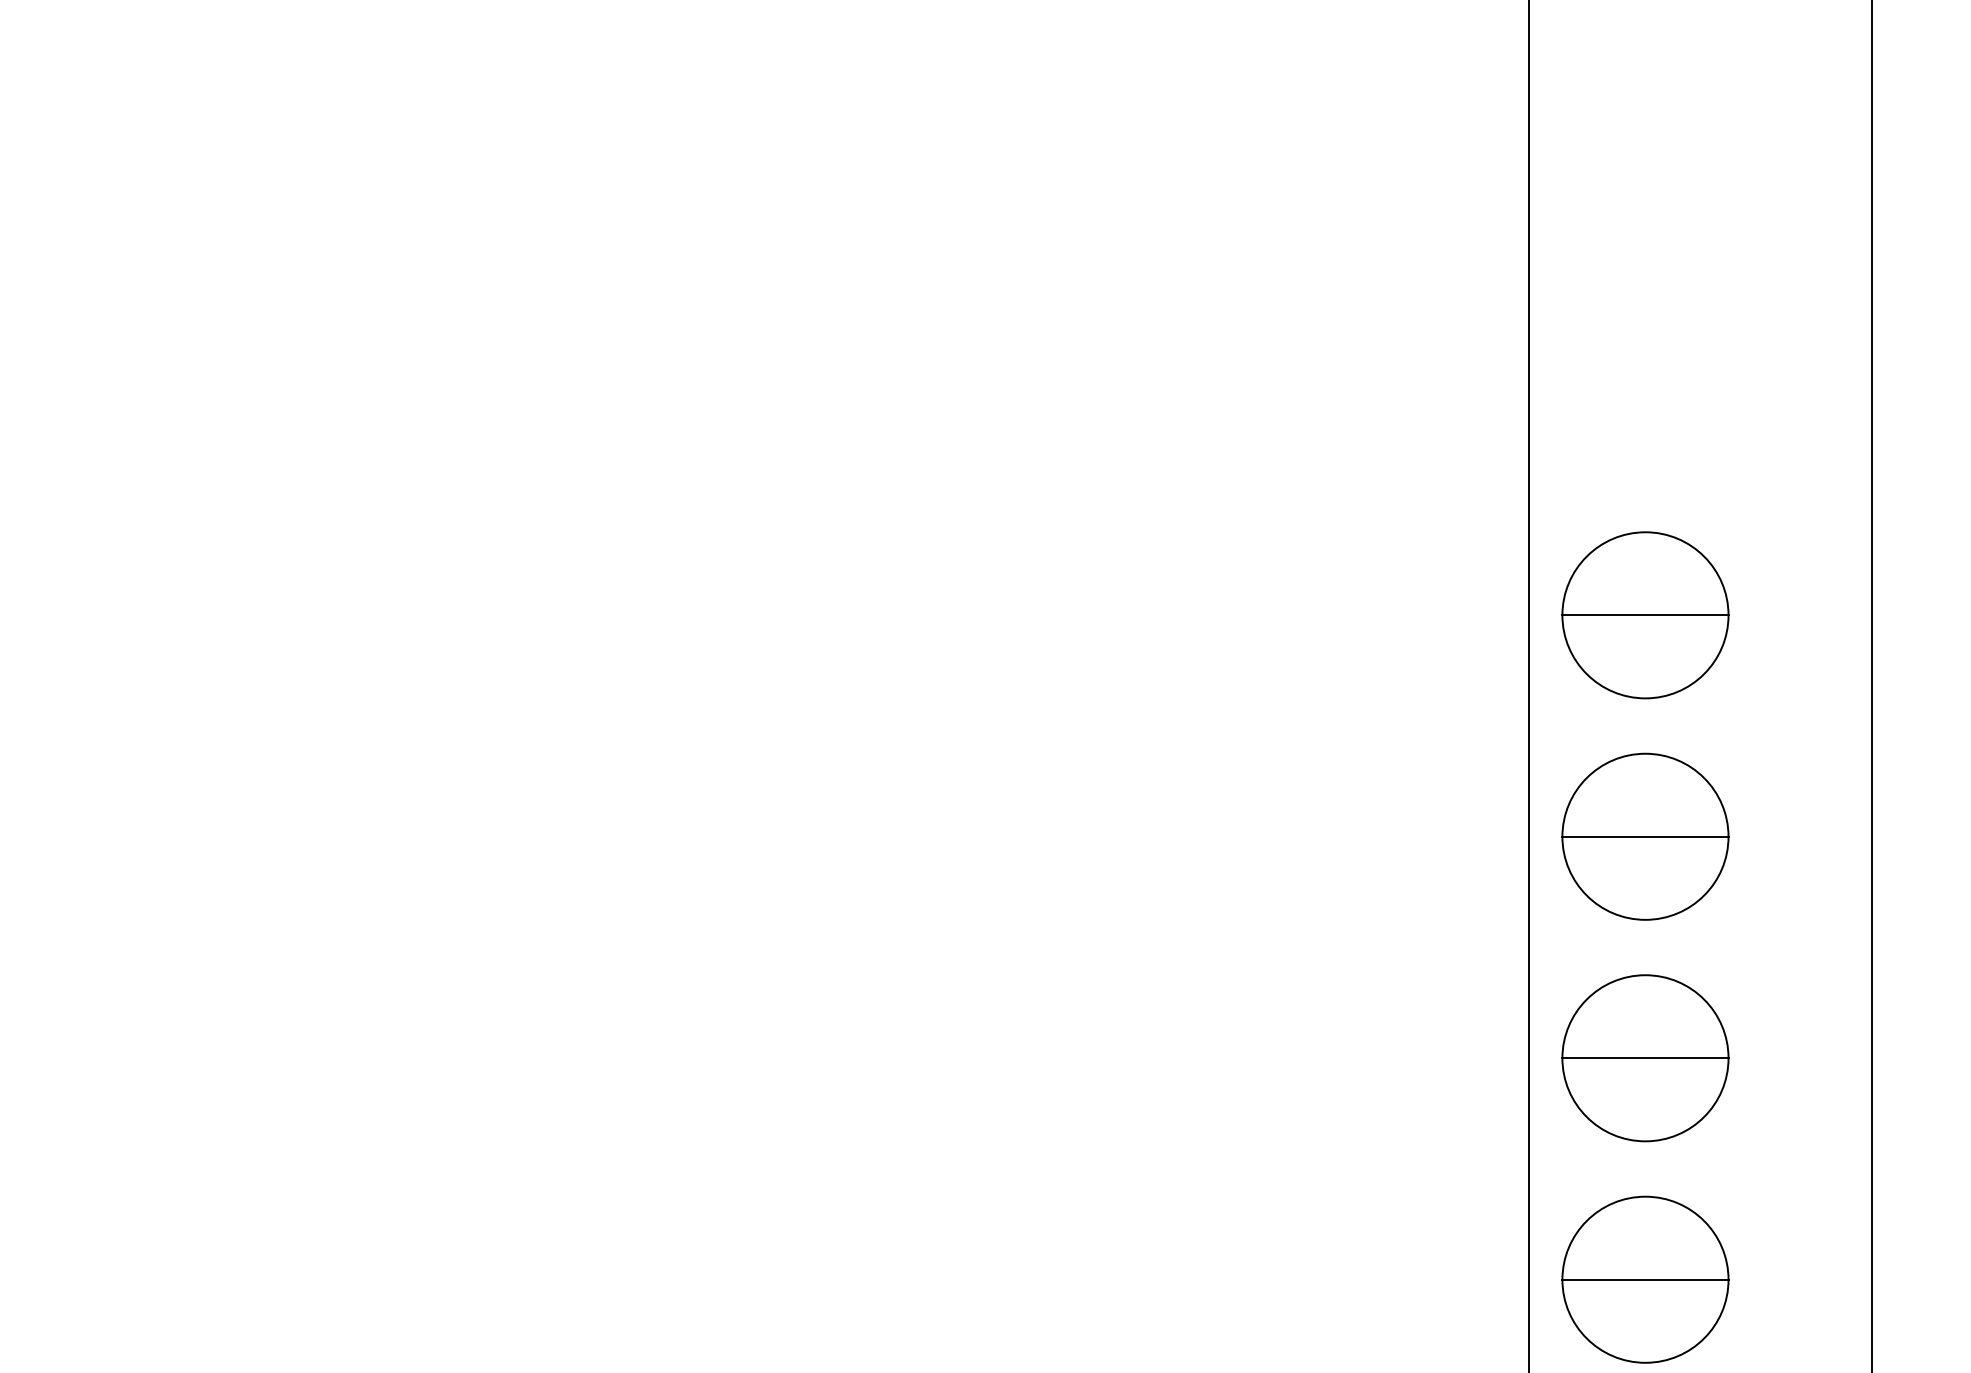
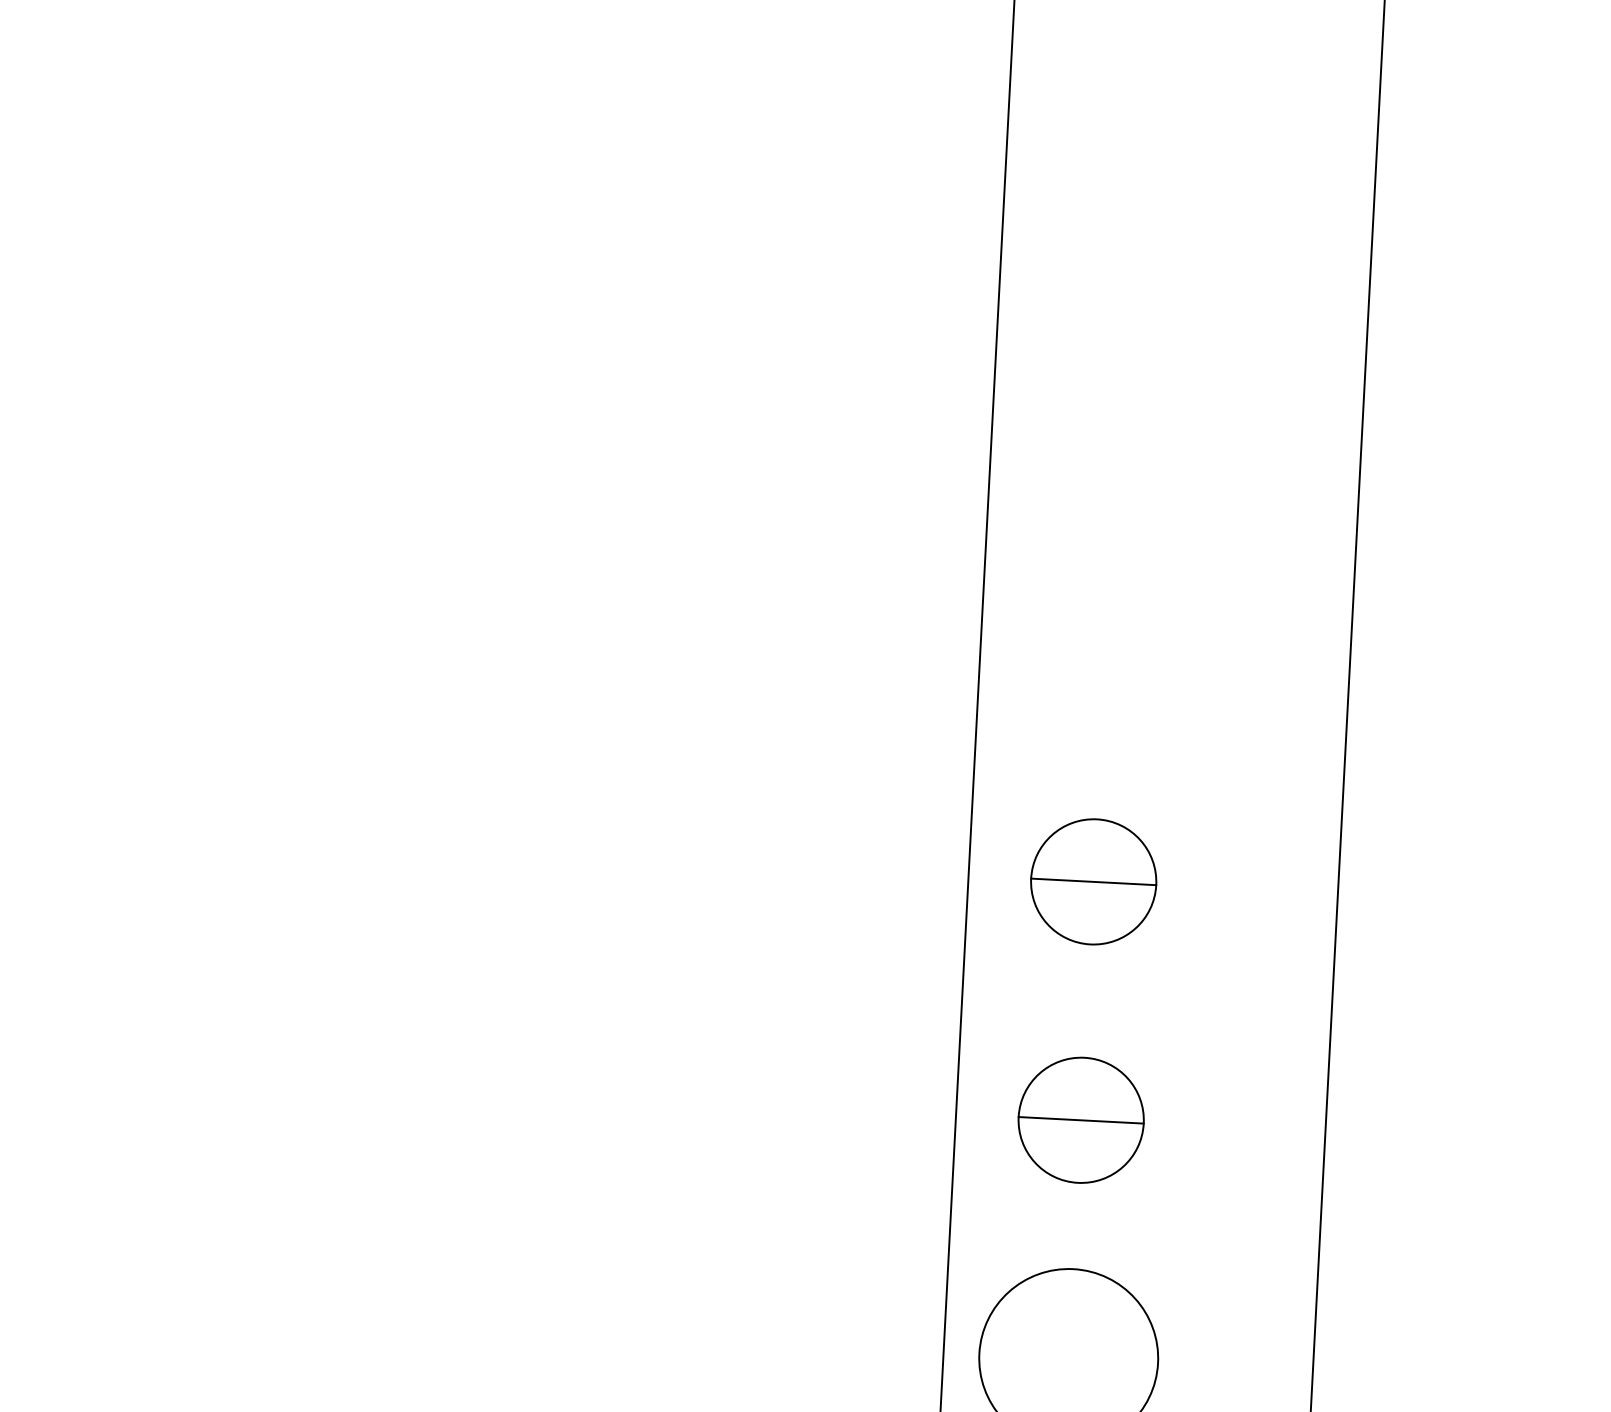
part: (1645, 615) -> (1106, 643), removed
part: (1645, 836) -> (1093, 881), size x0.7
part: (1645, 1058) -> (1081, 1120), size x0.7
line: (1645, 1279) -> (1068, 1358), removed

